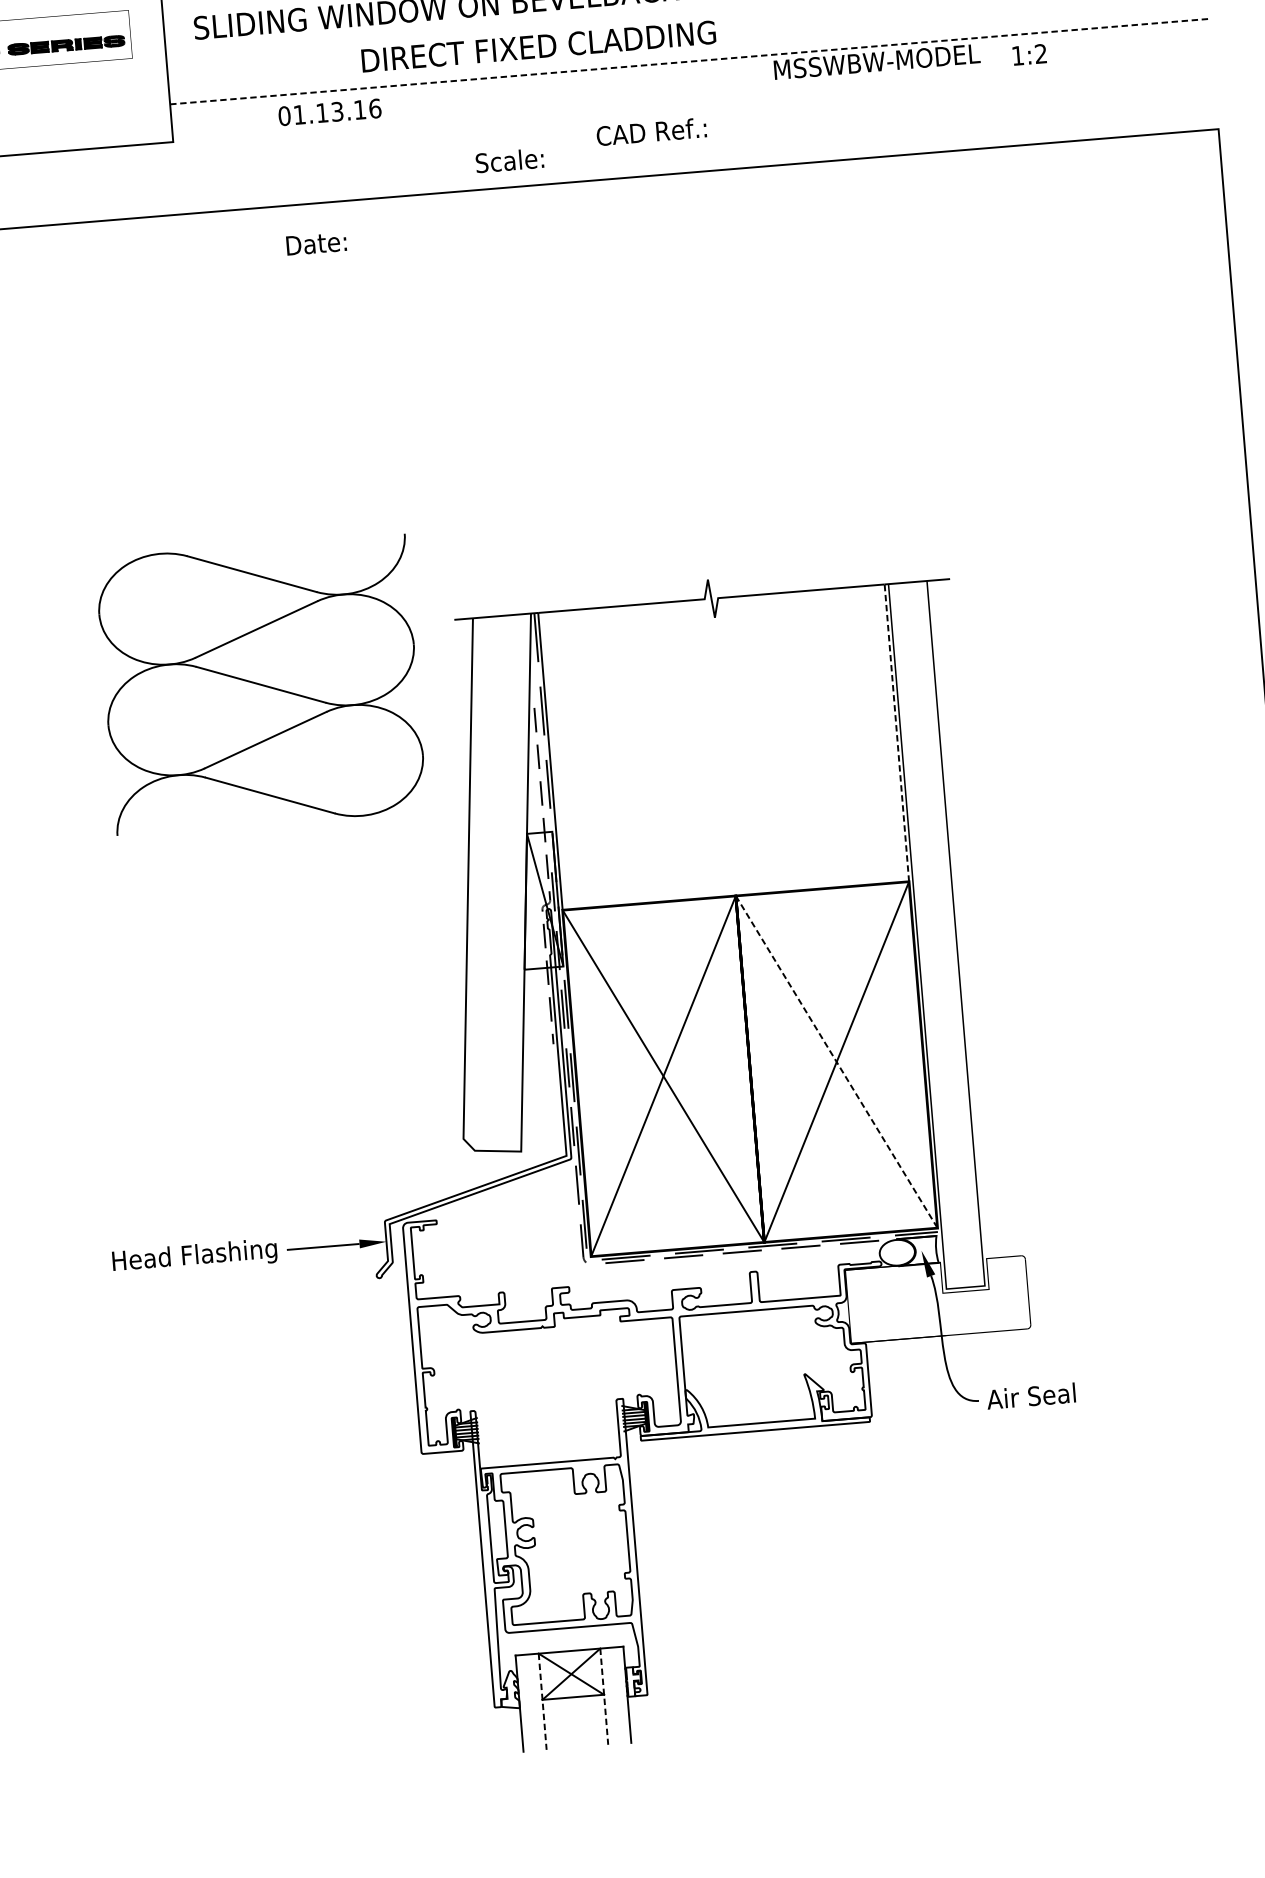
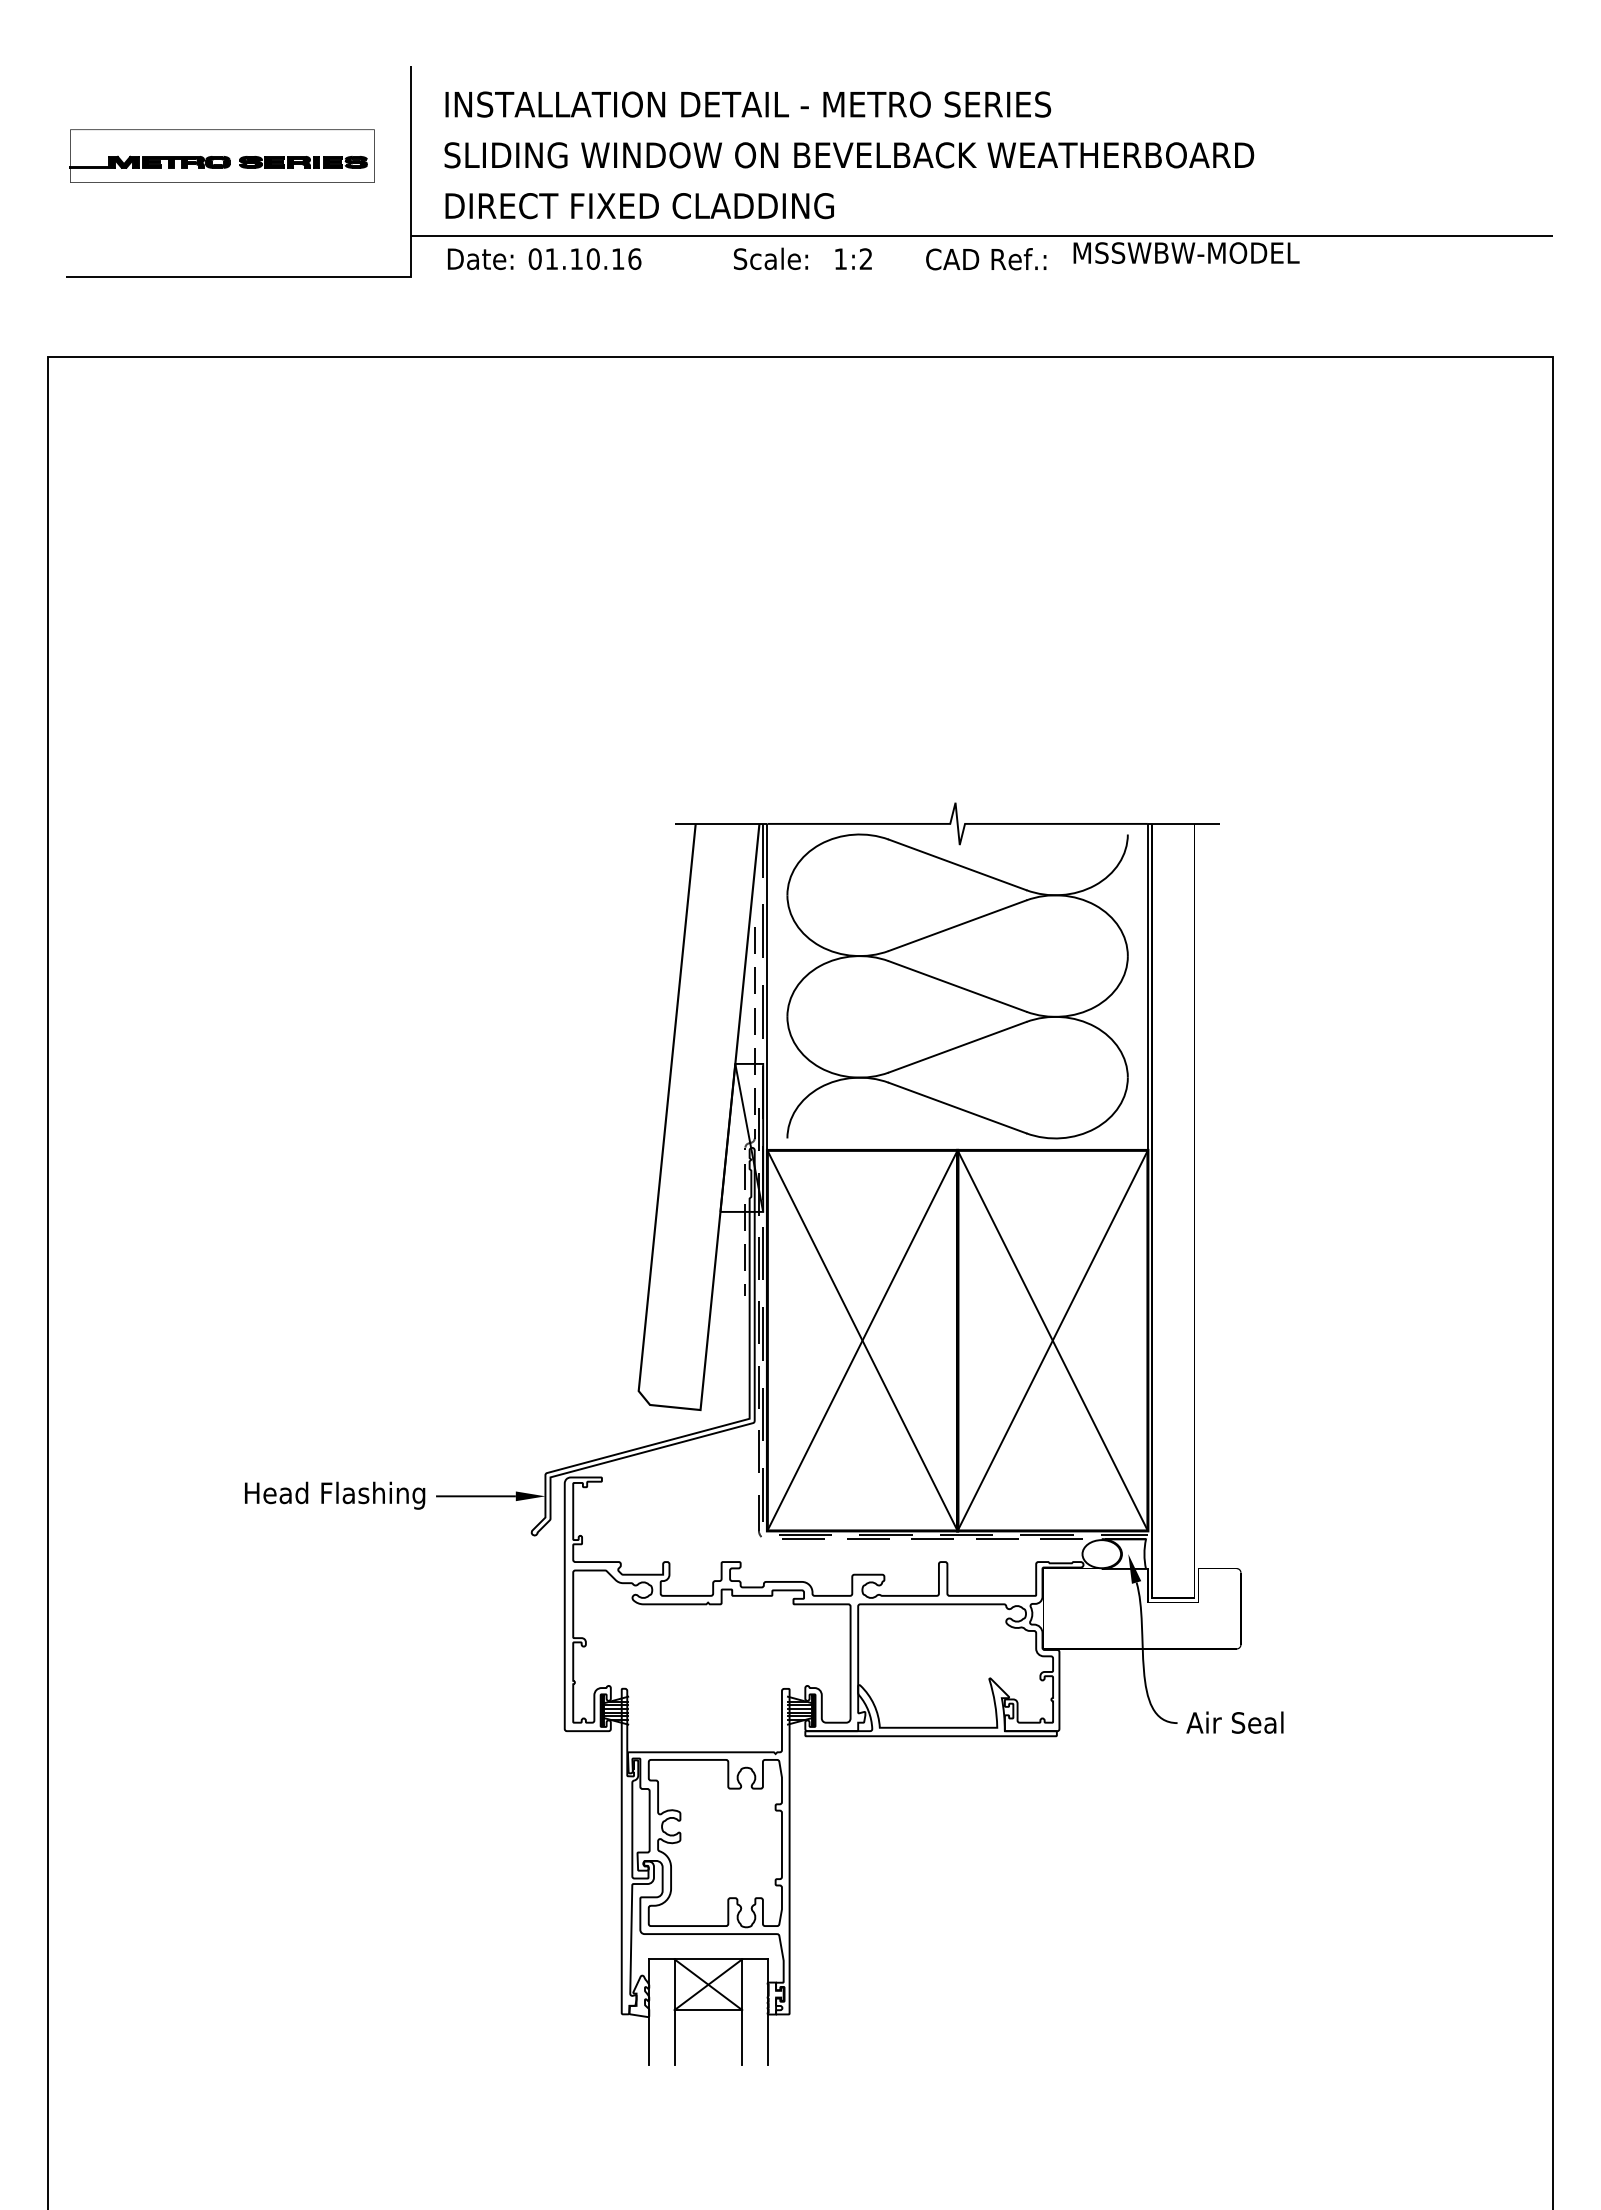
text: (538, 47) -> (639, 206), moved
text: (1029, 54) -> (853, 258), moved
line: (690, 62) -> (982, 236), dashed -> solid
text: (336, 111) -> (592, 258), 01.13.16 -> 01.10.16
text: (651, 132) -> (986, 259), moved
text: (509, 160) -> (770, 258), moved
text: (316, 243) -> (480, 258), moved
part: (261, 684) -> (957, 986), moved
line: (896, 732) -> (1147, 986), dashed -> solid
line: (836, 1061) -> (1052, 1340), dashed -> solid
line: (604, 1696) -> (742, 2012), dashed -> solid
line: (542, 1702) -> (674, 2012), dashed -> solid

